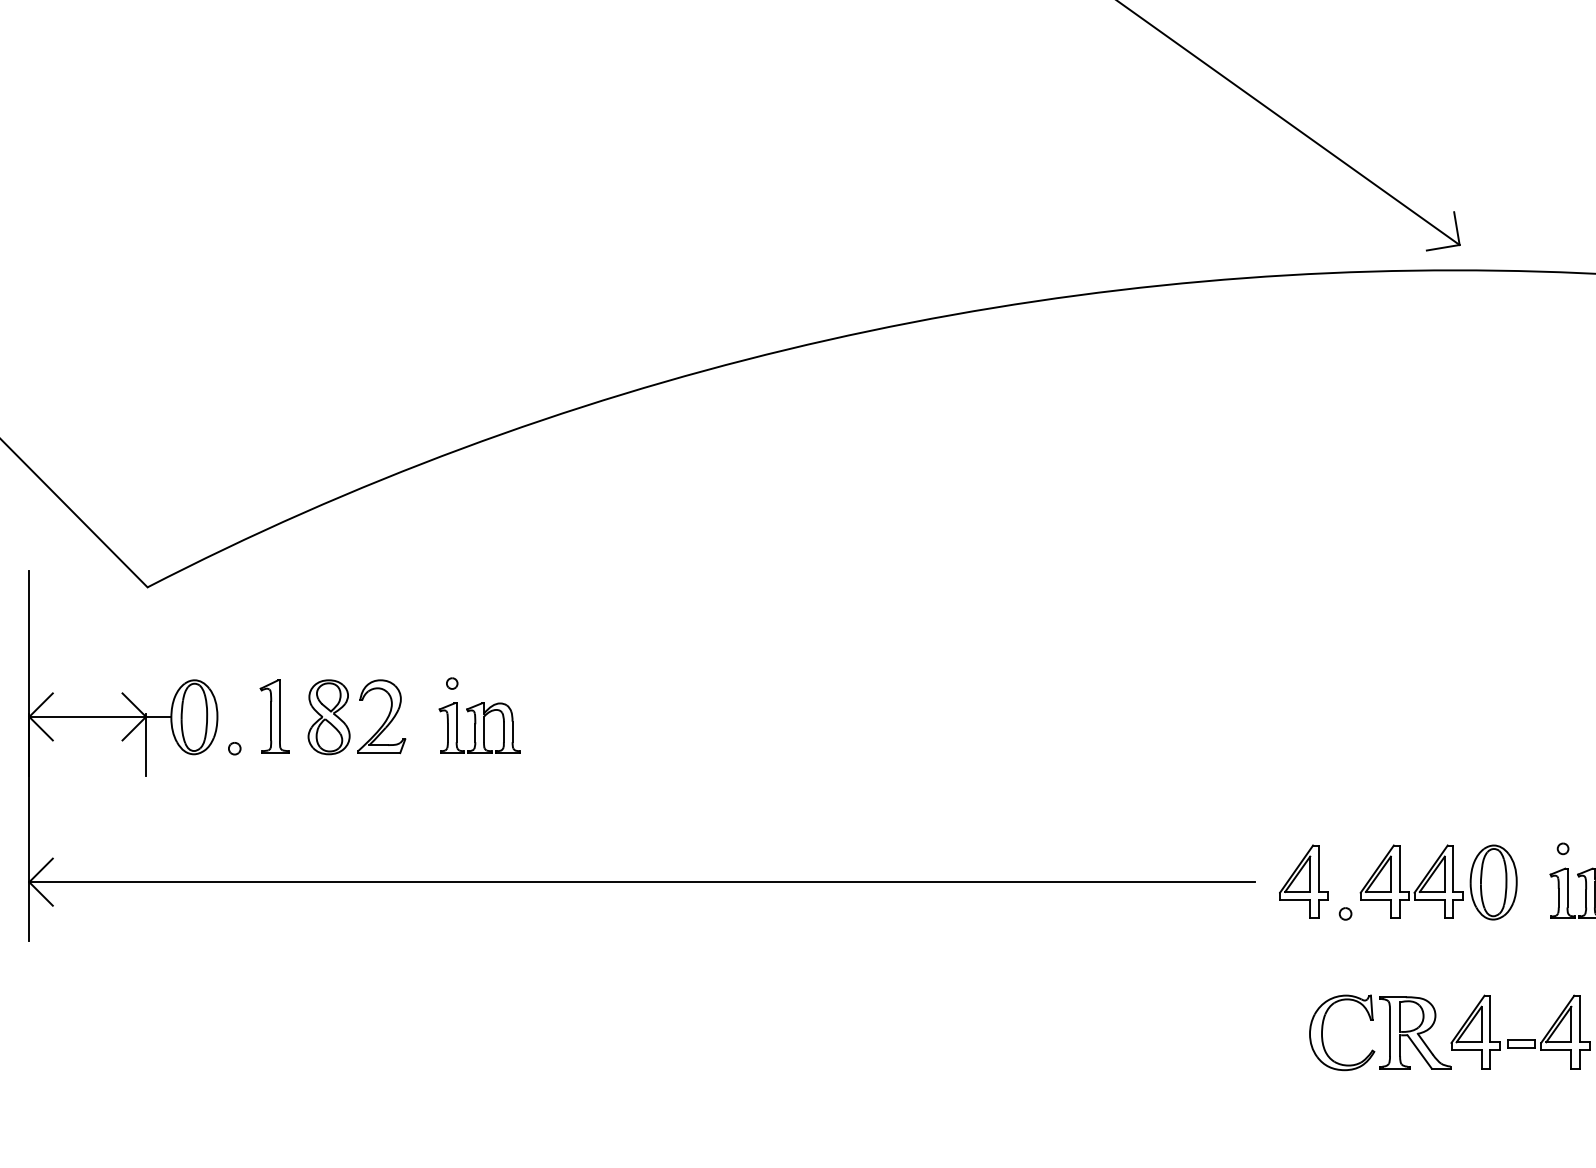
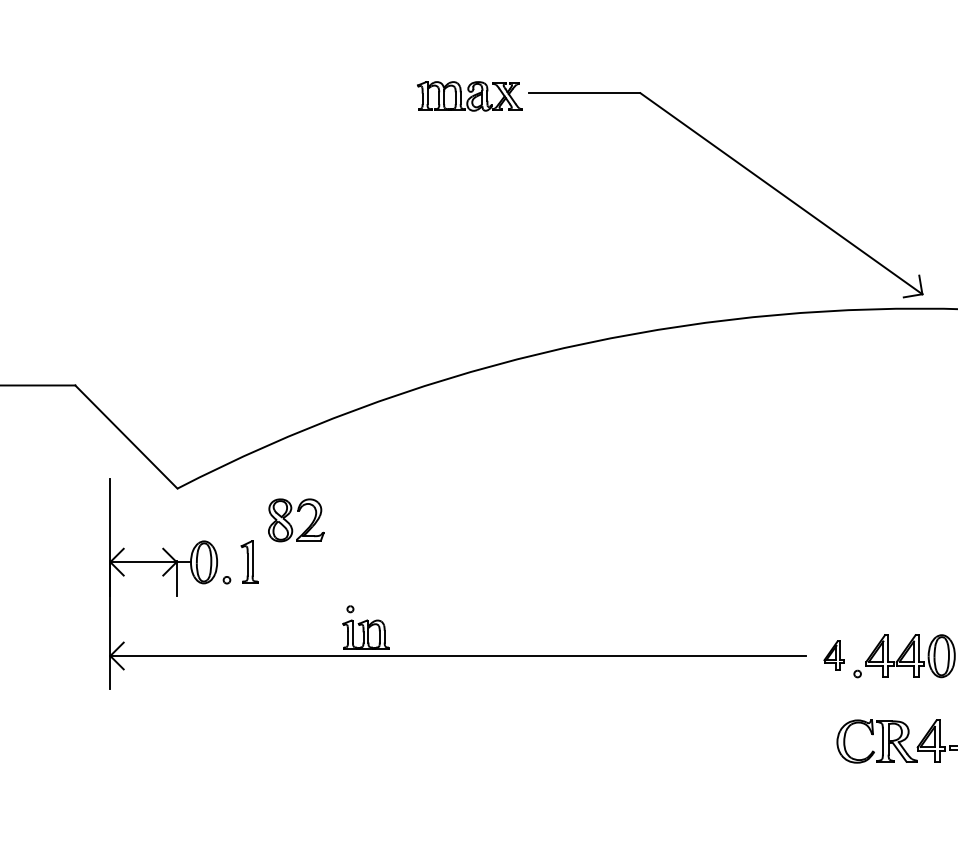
part: (478, 715) -> (365, 627), moved
part: (346, 722) -> (290, 523), moved
part: (1303, 881) -> (833, 655), size x0.7

